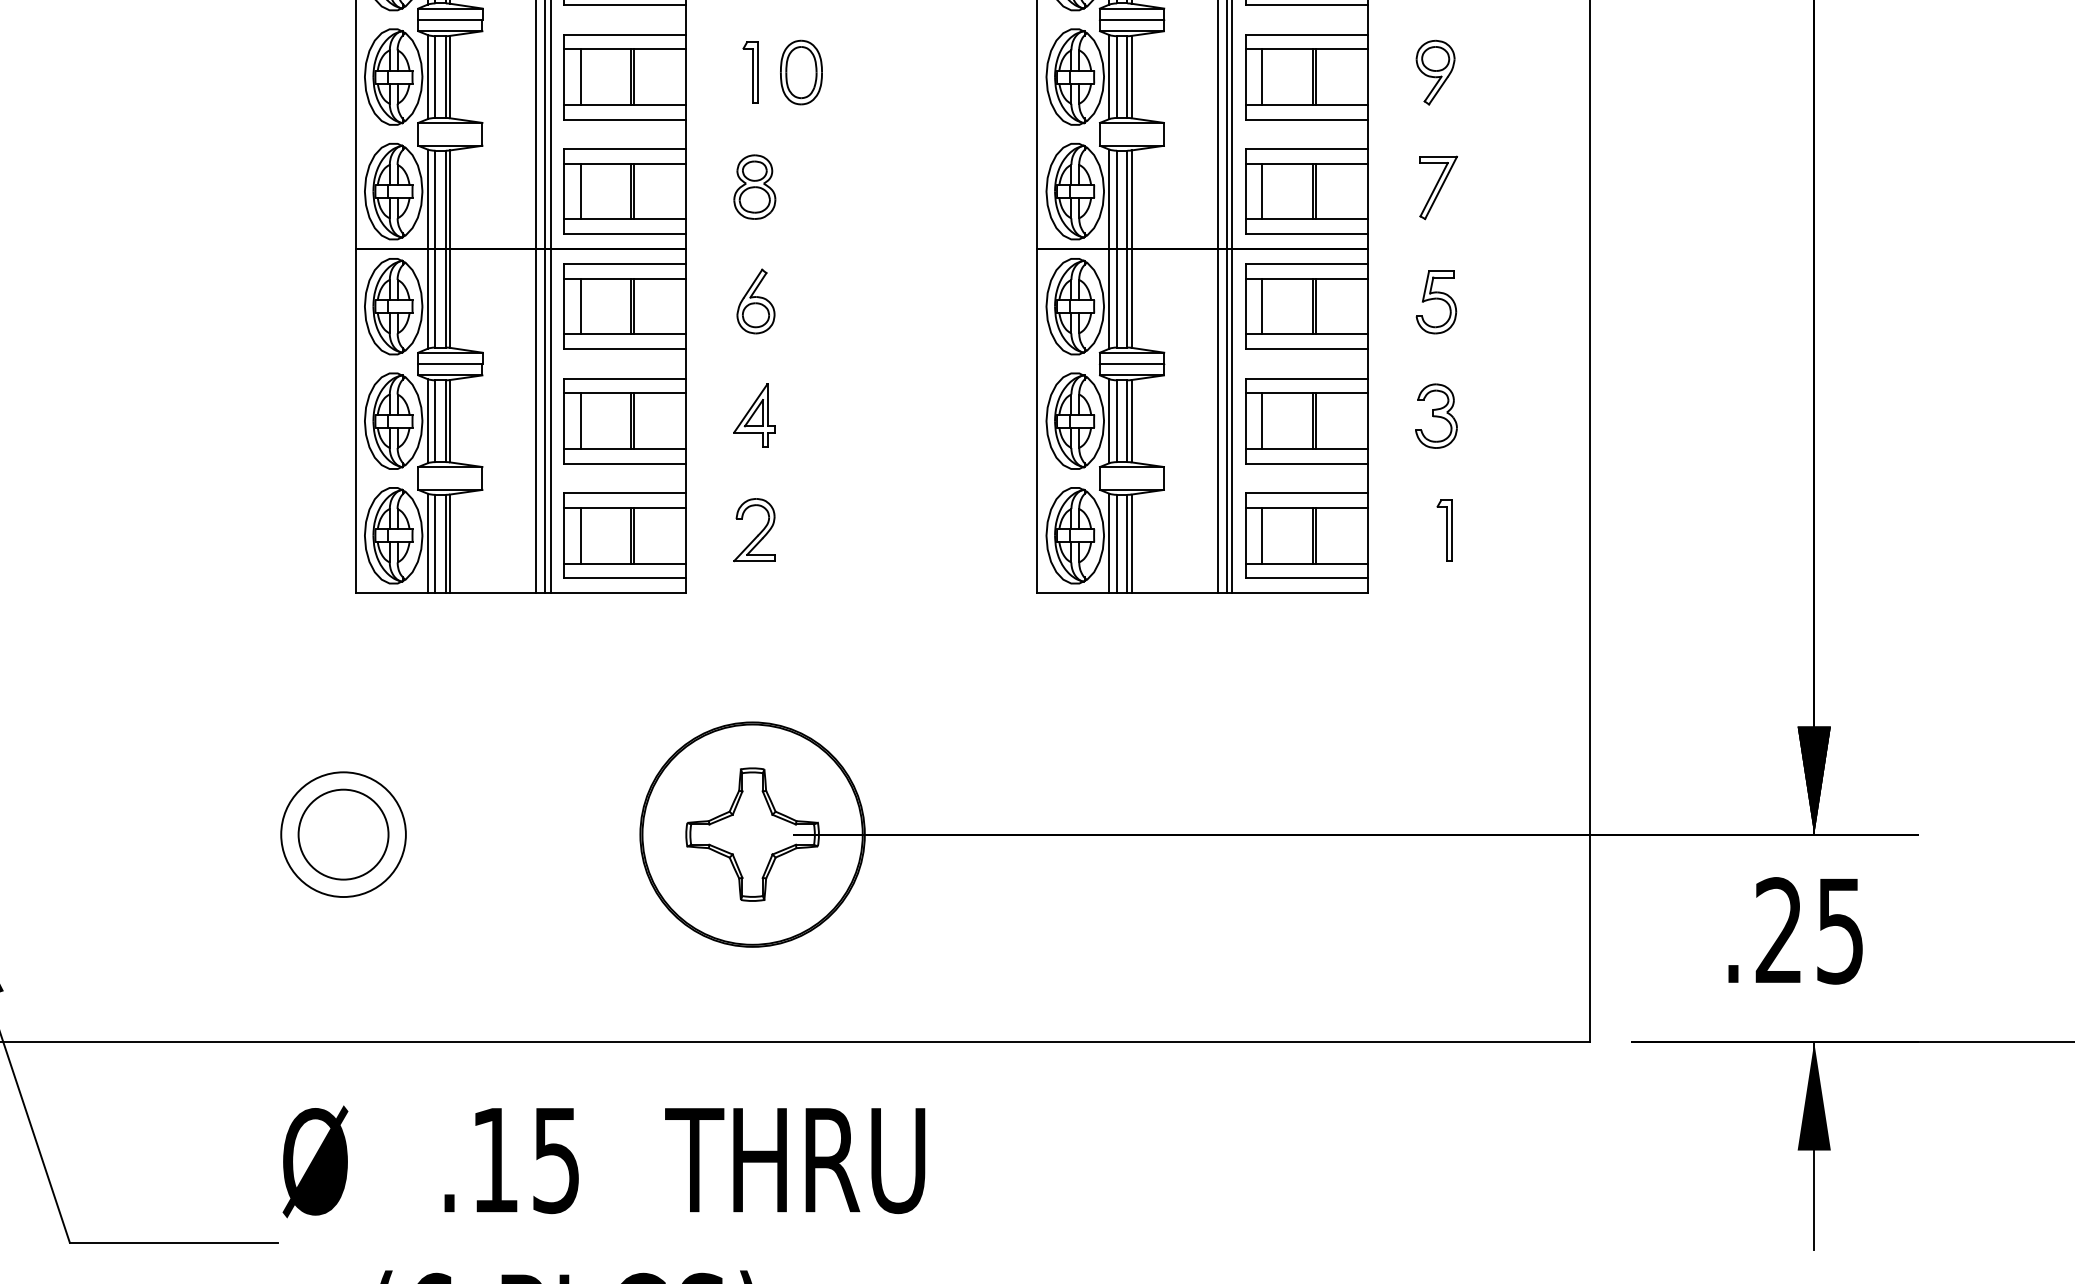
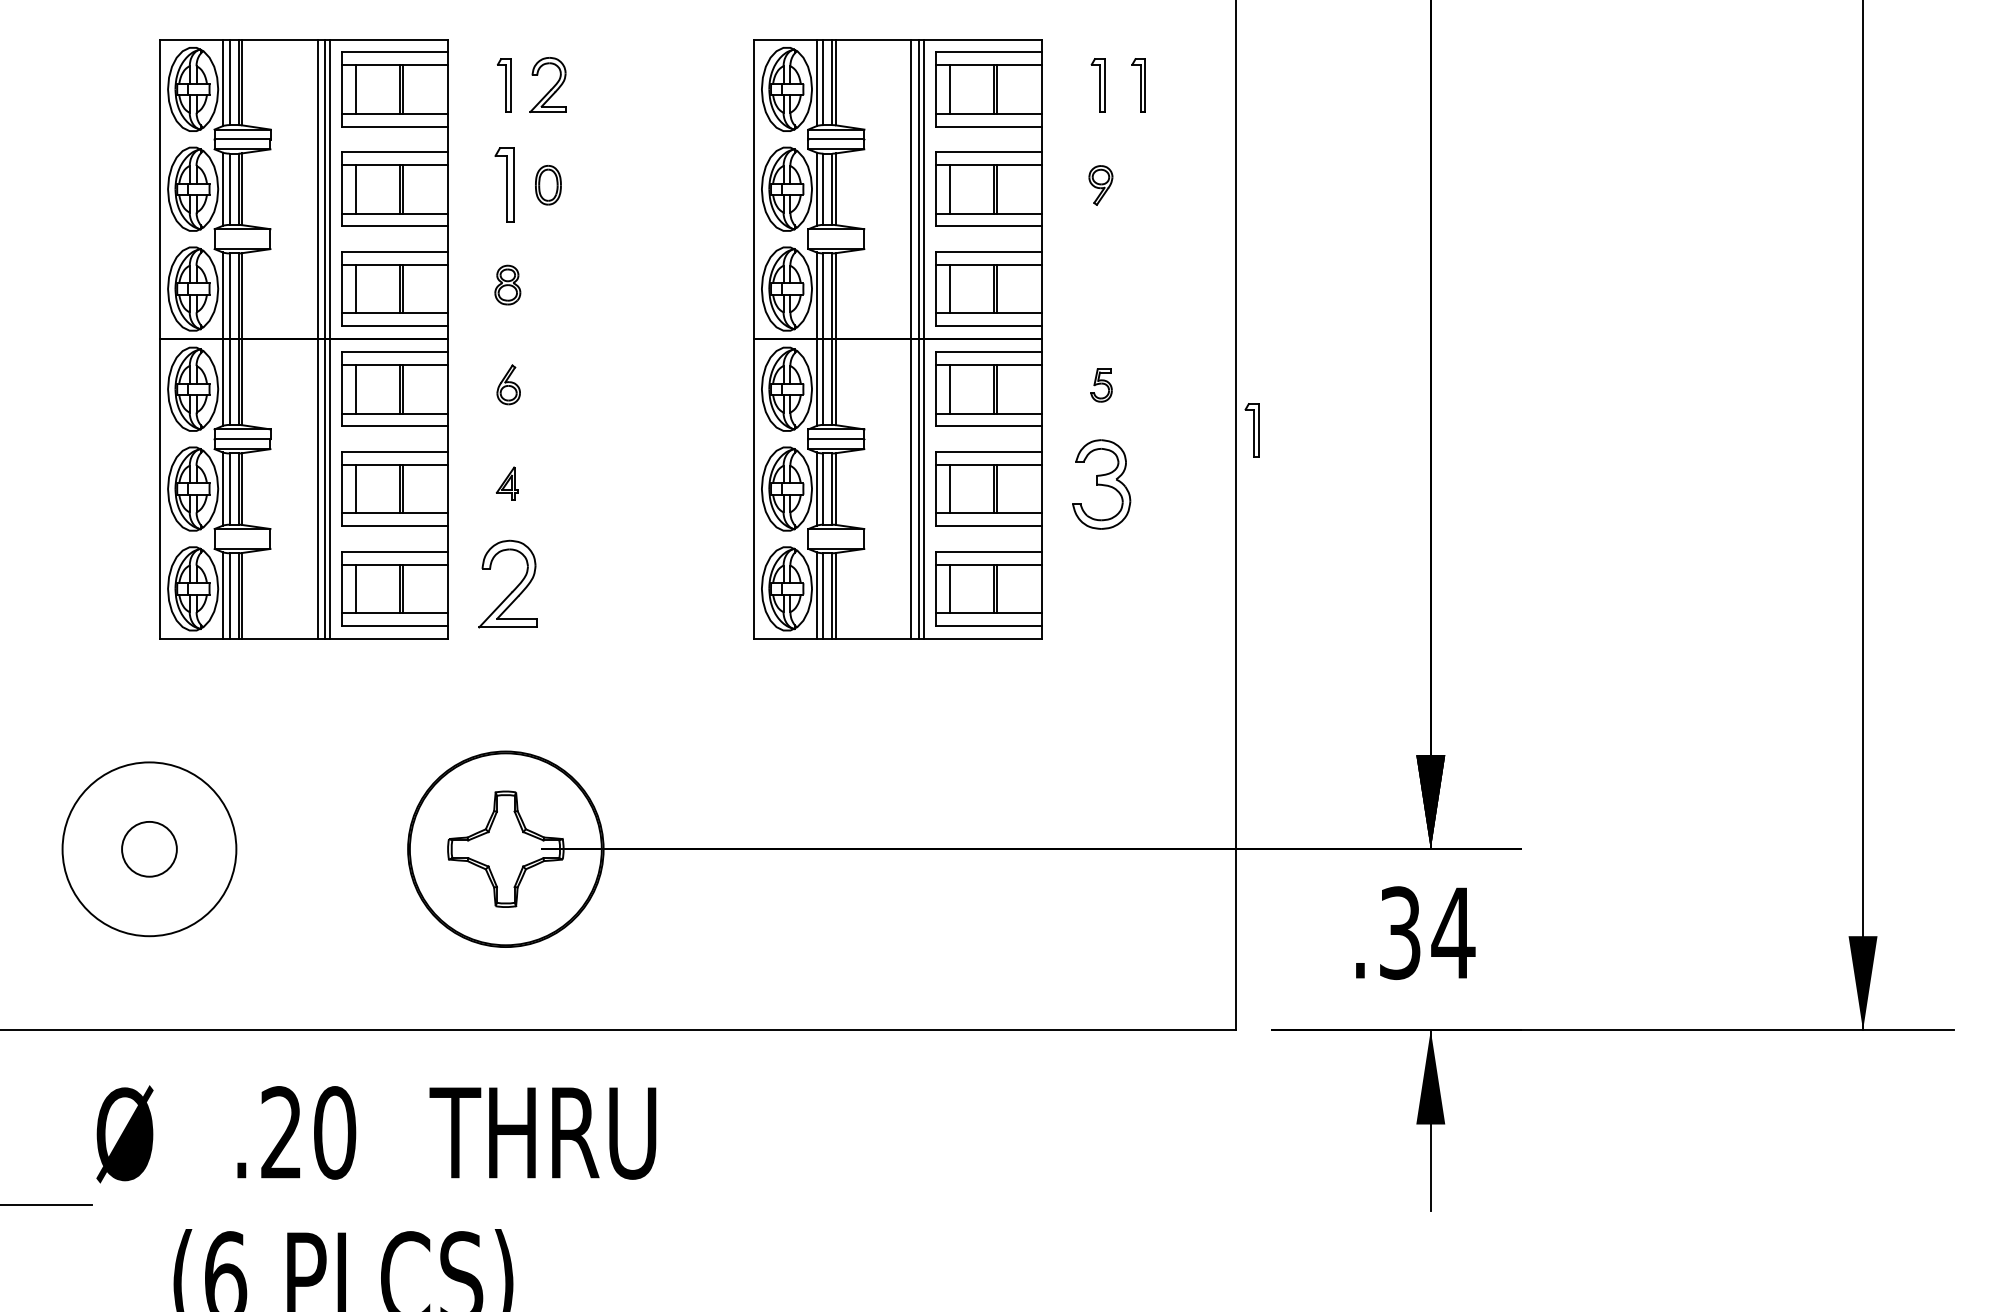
part: (801, 71) -> (548, 184), size x0.7
part: (749, 72) -> (503, 185), size x1.4
part: (1435, 72) -> (1100, 185), size x0.7
part: (754, 186) -> (507, 284), size x0.7
part: (1438, 187) -> (1103, 285), removed
part: (755, 301) -> (508, 384), size x0.7
part: (1436, 302) -> (1101, 385), size x0.6
part: (754, 414) -> (507, 483), size x0.6
part: (1436, 415) -> (1101, 484), size x1.6
part: (754, 529) -> (507, 583), size x1.6
part: (1444, 530) -> (1251, 430), moved
circle: (343, 834) -> (149, 849), size x0.7
circle: (343, 834) -> (149, 849), size x1.6
text: (1810, 931) -> (1427, 933), .25 -> .34
text: (526, 1159) -> (308, 1132), .15 -> .20

